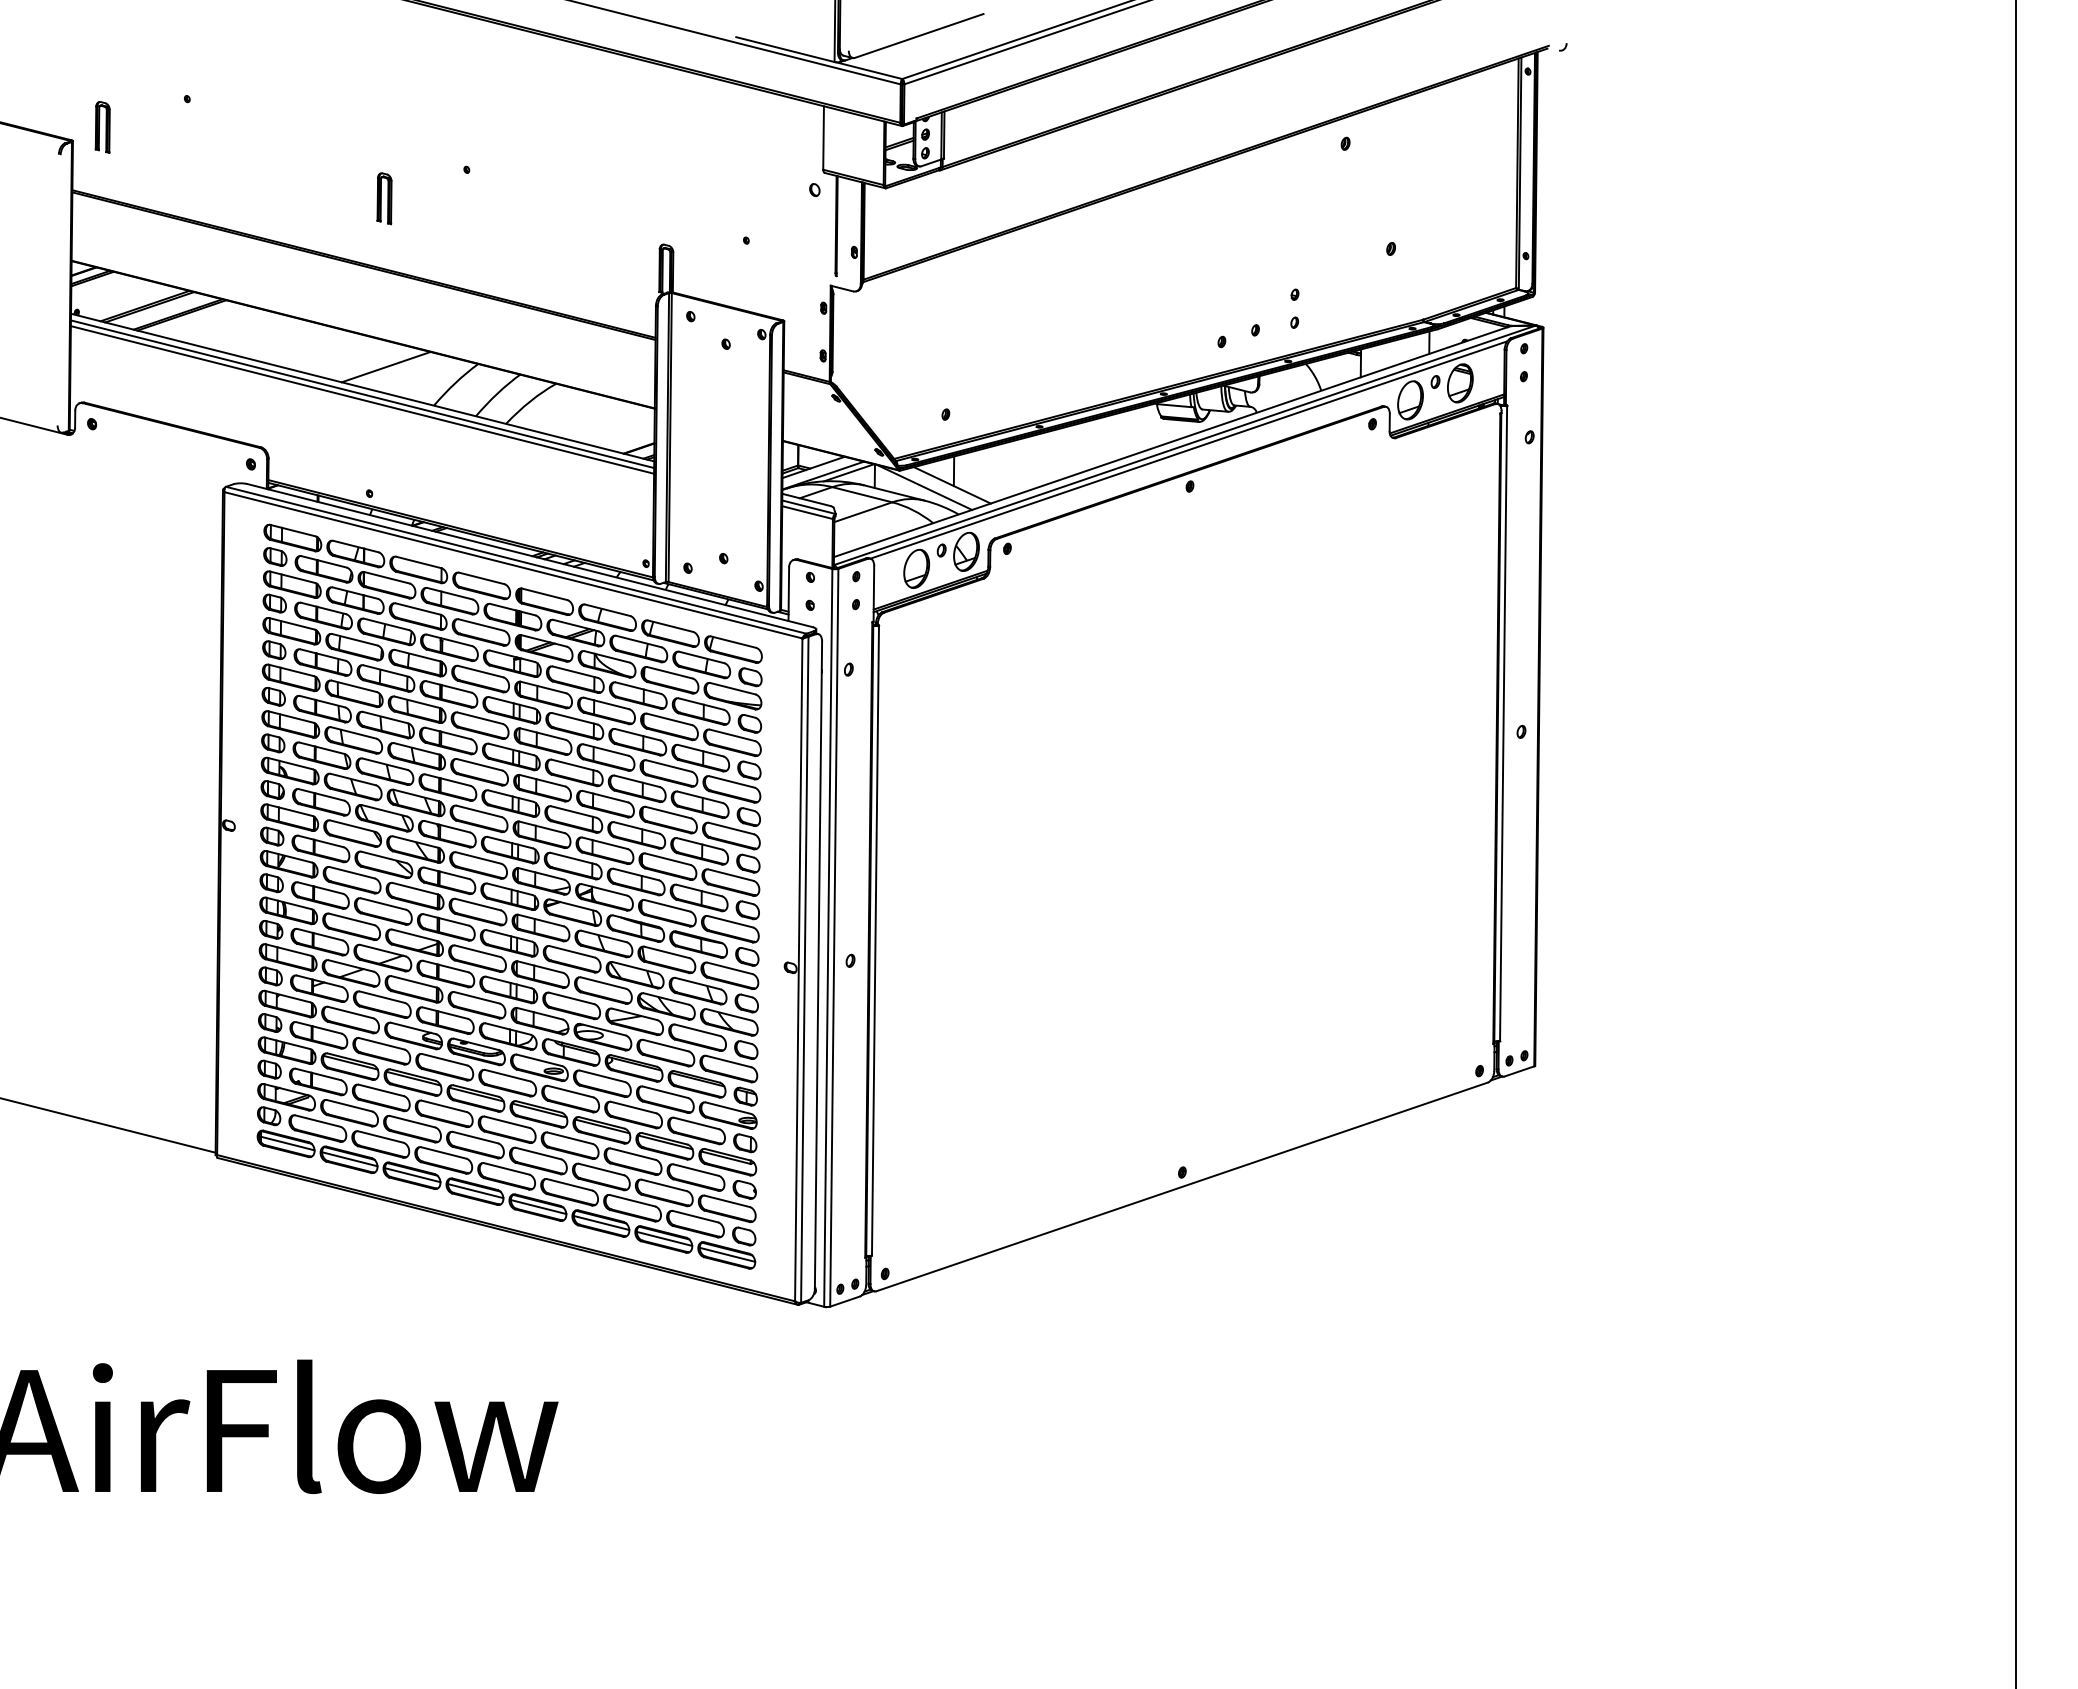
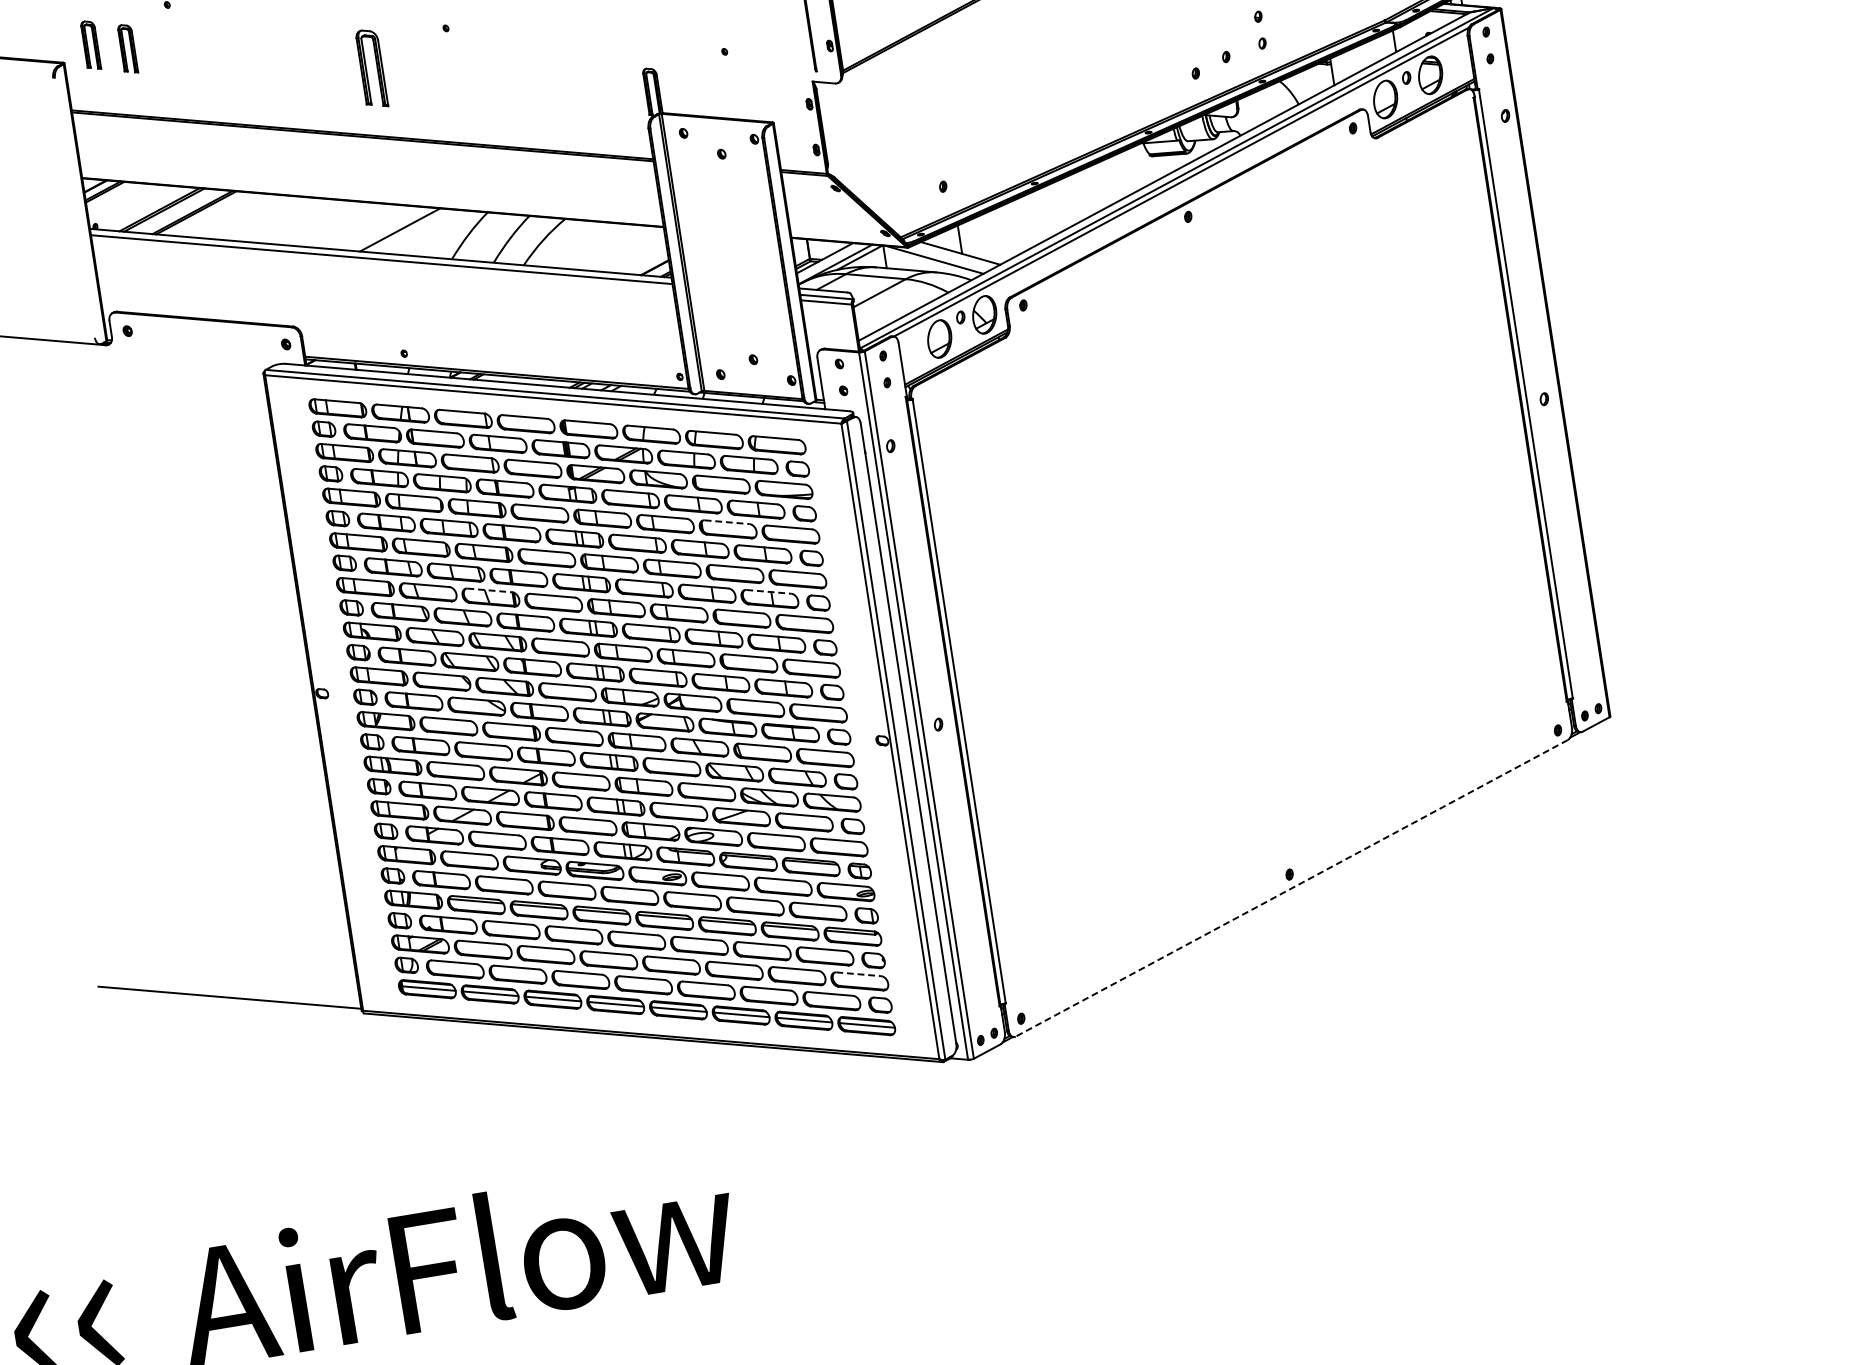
part: (139, 137) -> (127, 49), added
part: (384, 198) -> (371, 68), size x1.6
line: (362, 399) -> (382, 264), removed
line: (670, 719) -> (727, 522), solid -> dashed
line: (417, 749) -> (490, 590), solid -> dashed
line: (700, 797) -> (769, 592), solid -> dashed
line: (1182, 1186) -> (1291, 887), solid -> dashed
line: (727, 1201) -> (858, 974), solid -> dashed

